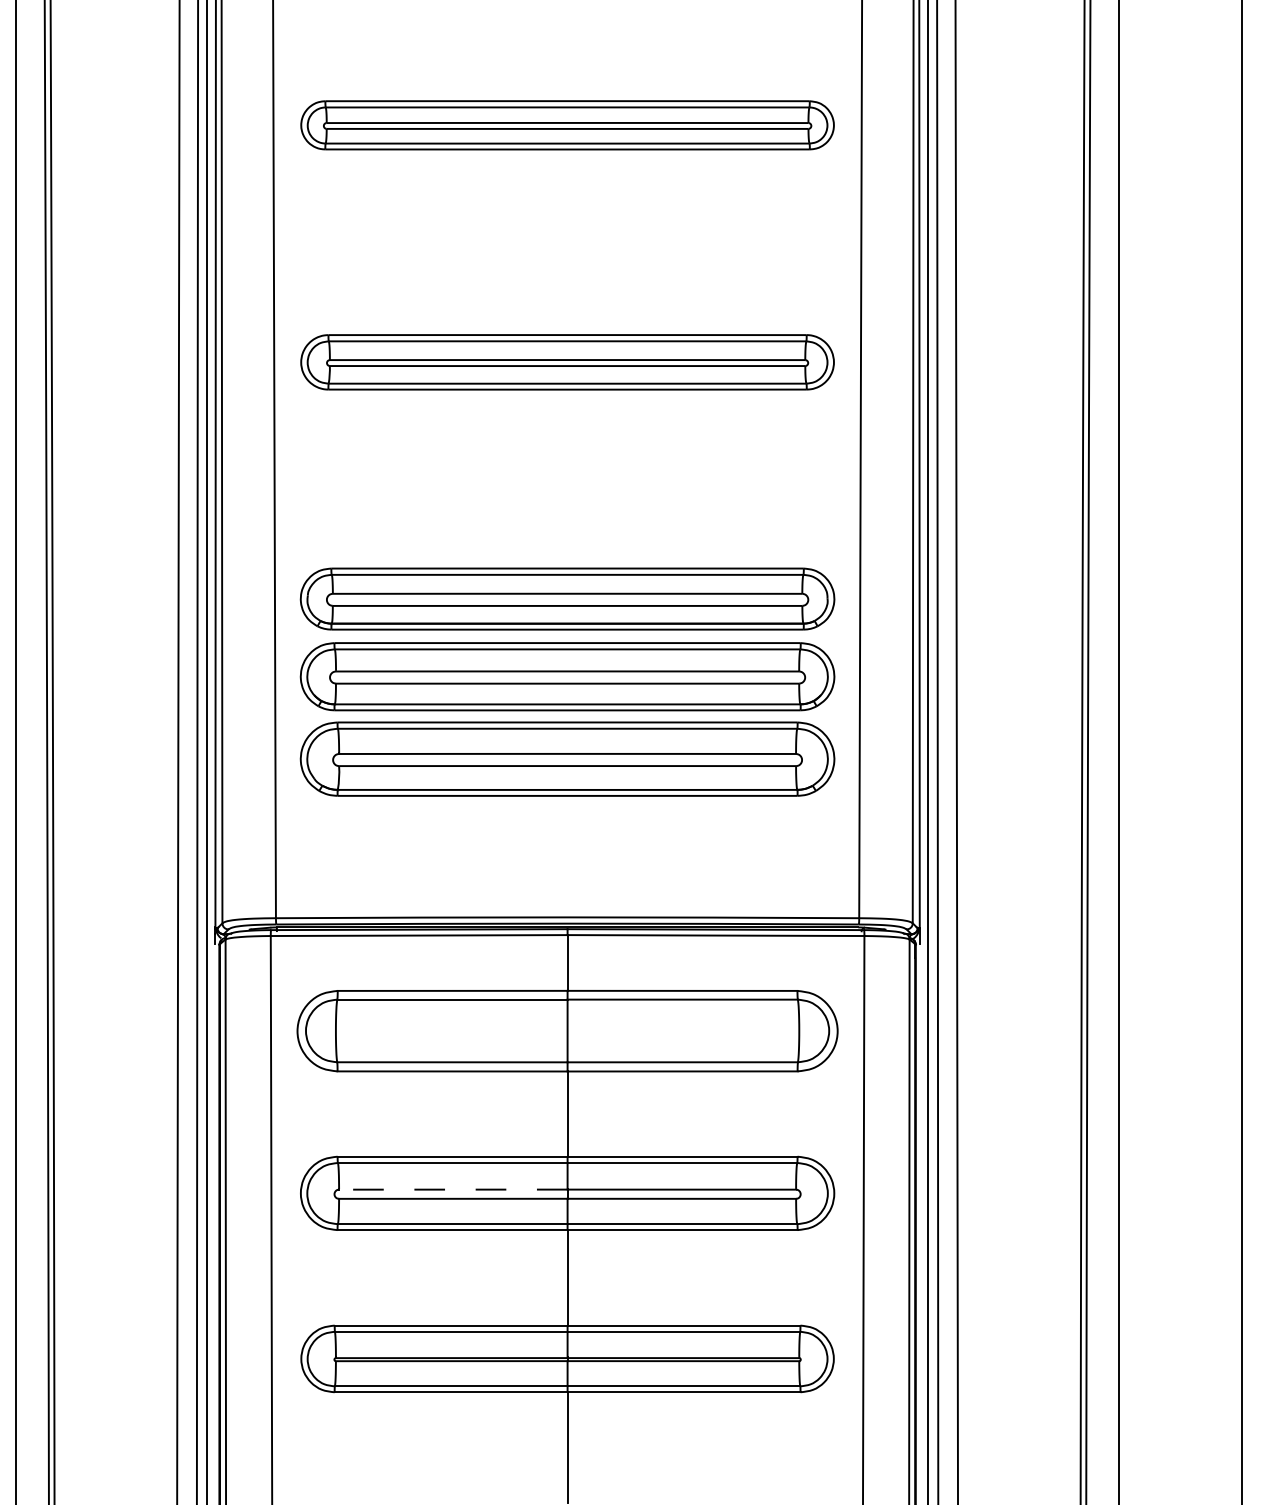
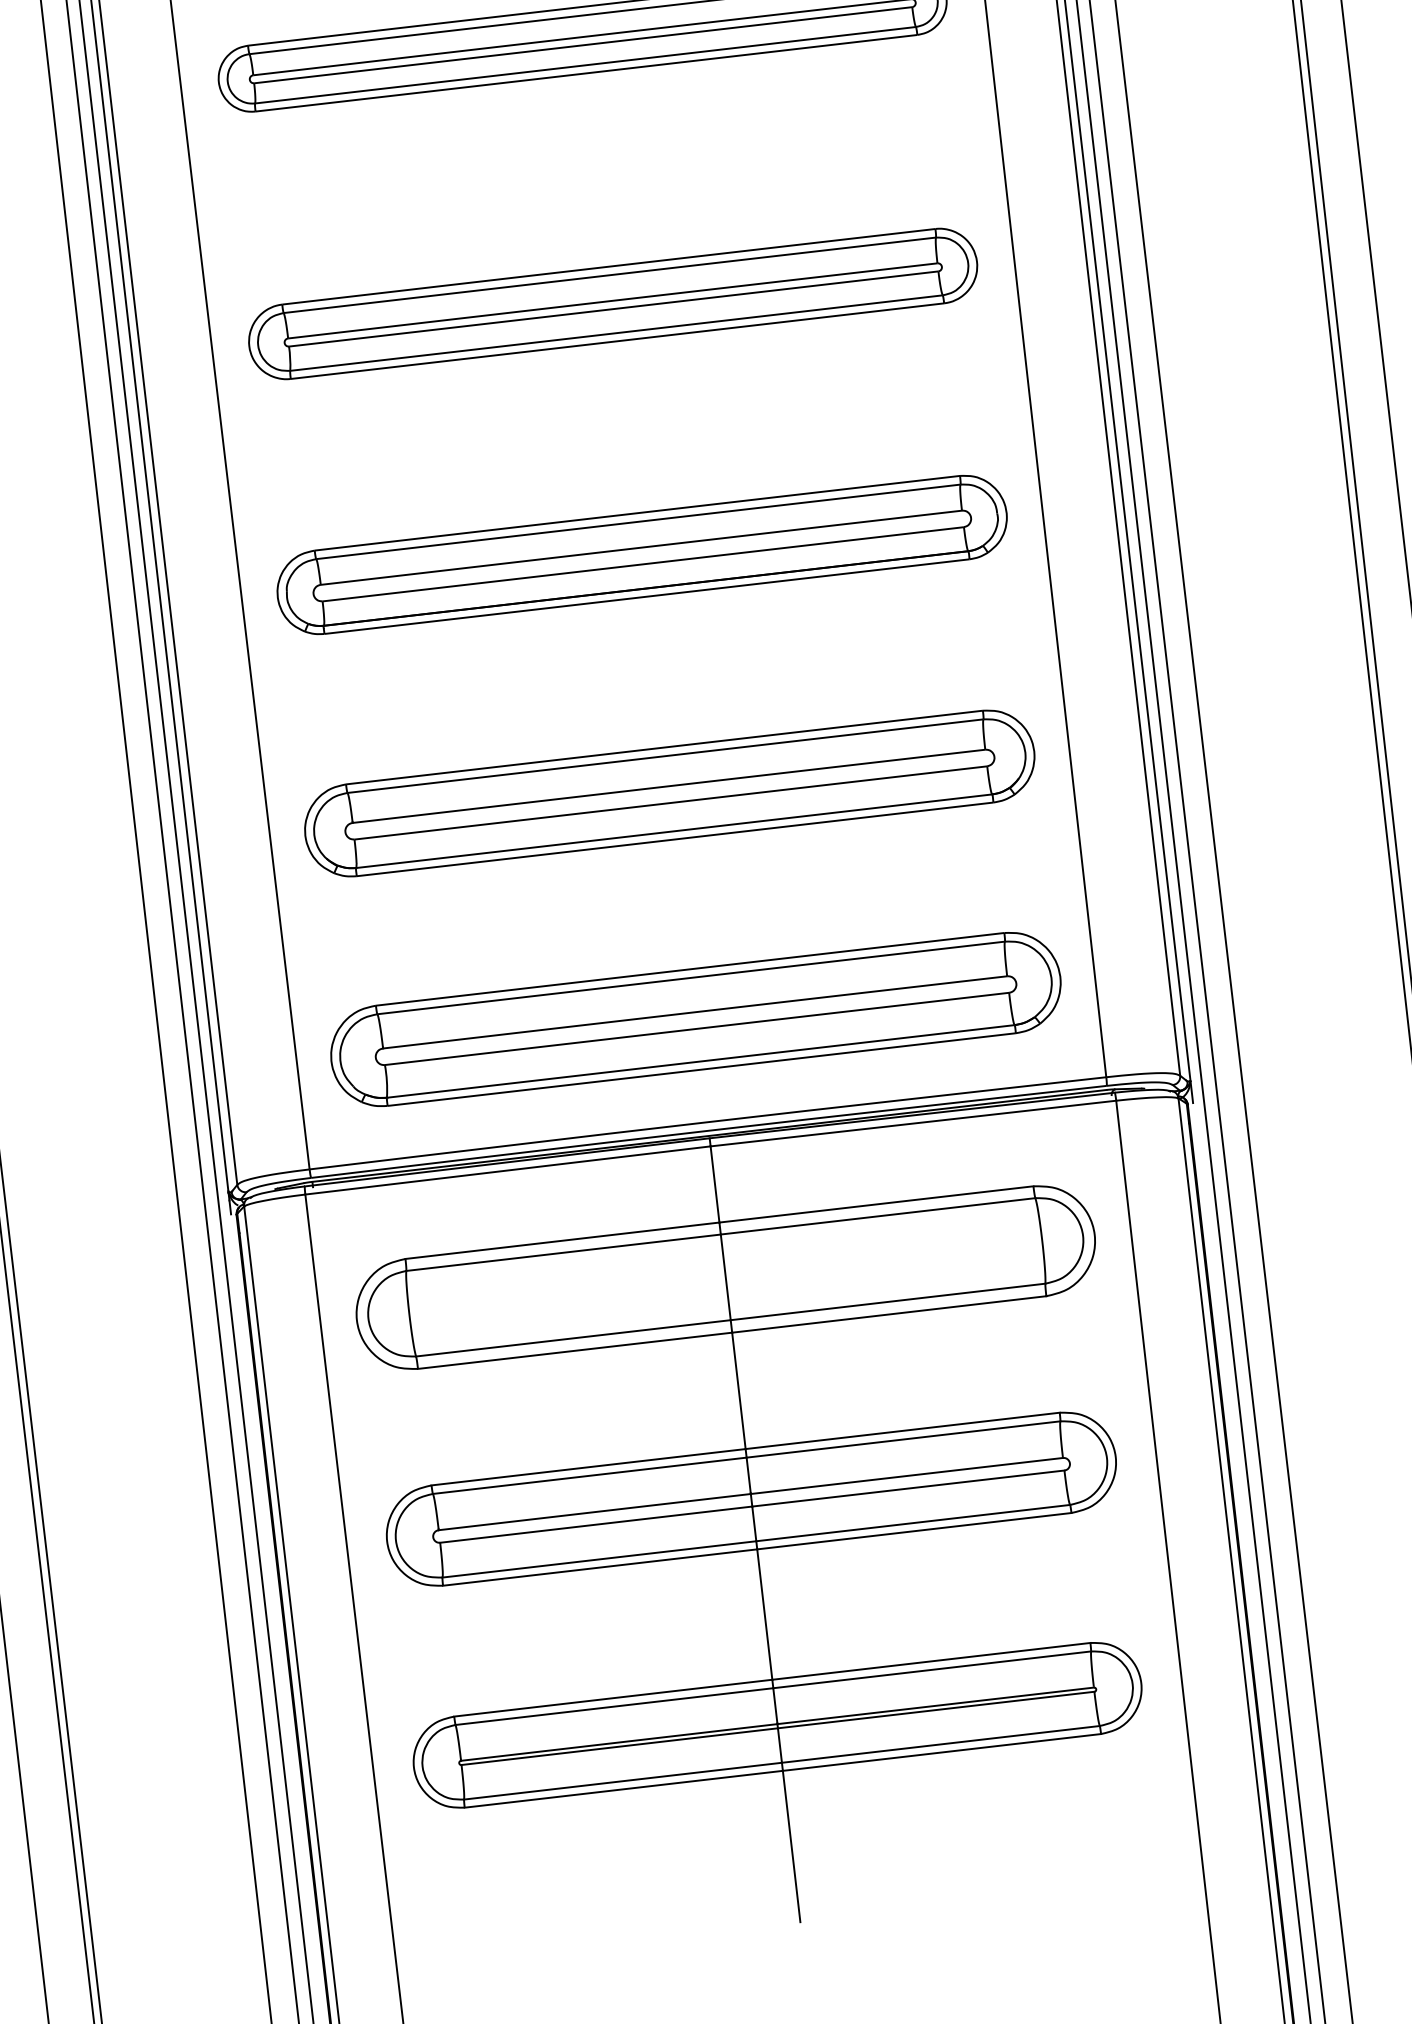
part: (567, 362) -> (613, 304), moved
part: (567, 598) -> (641, 554), moved
part: (567, 758) -> (695, 1018), moved
line: (452, 1189) -> (593, 1512), dashed -> solid

